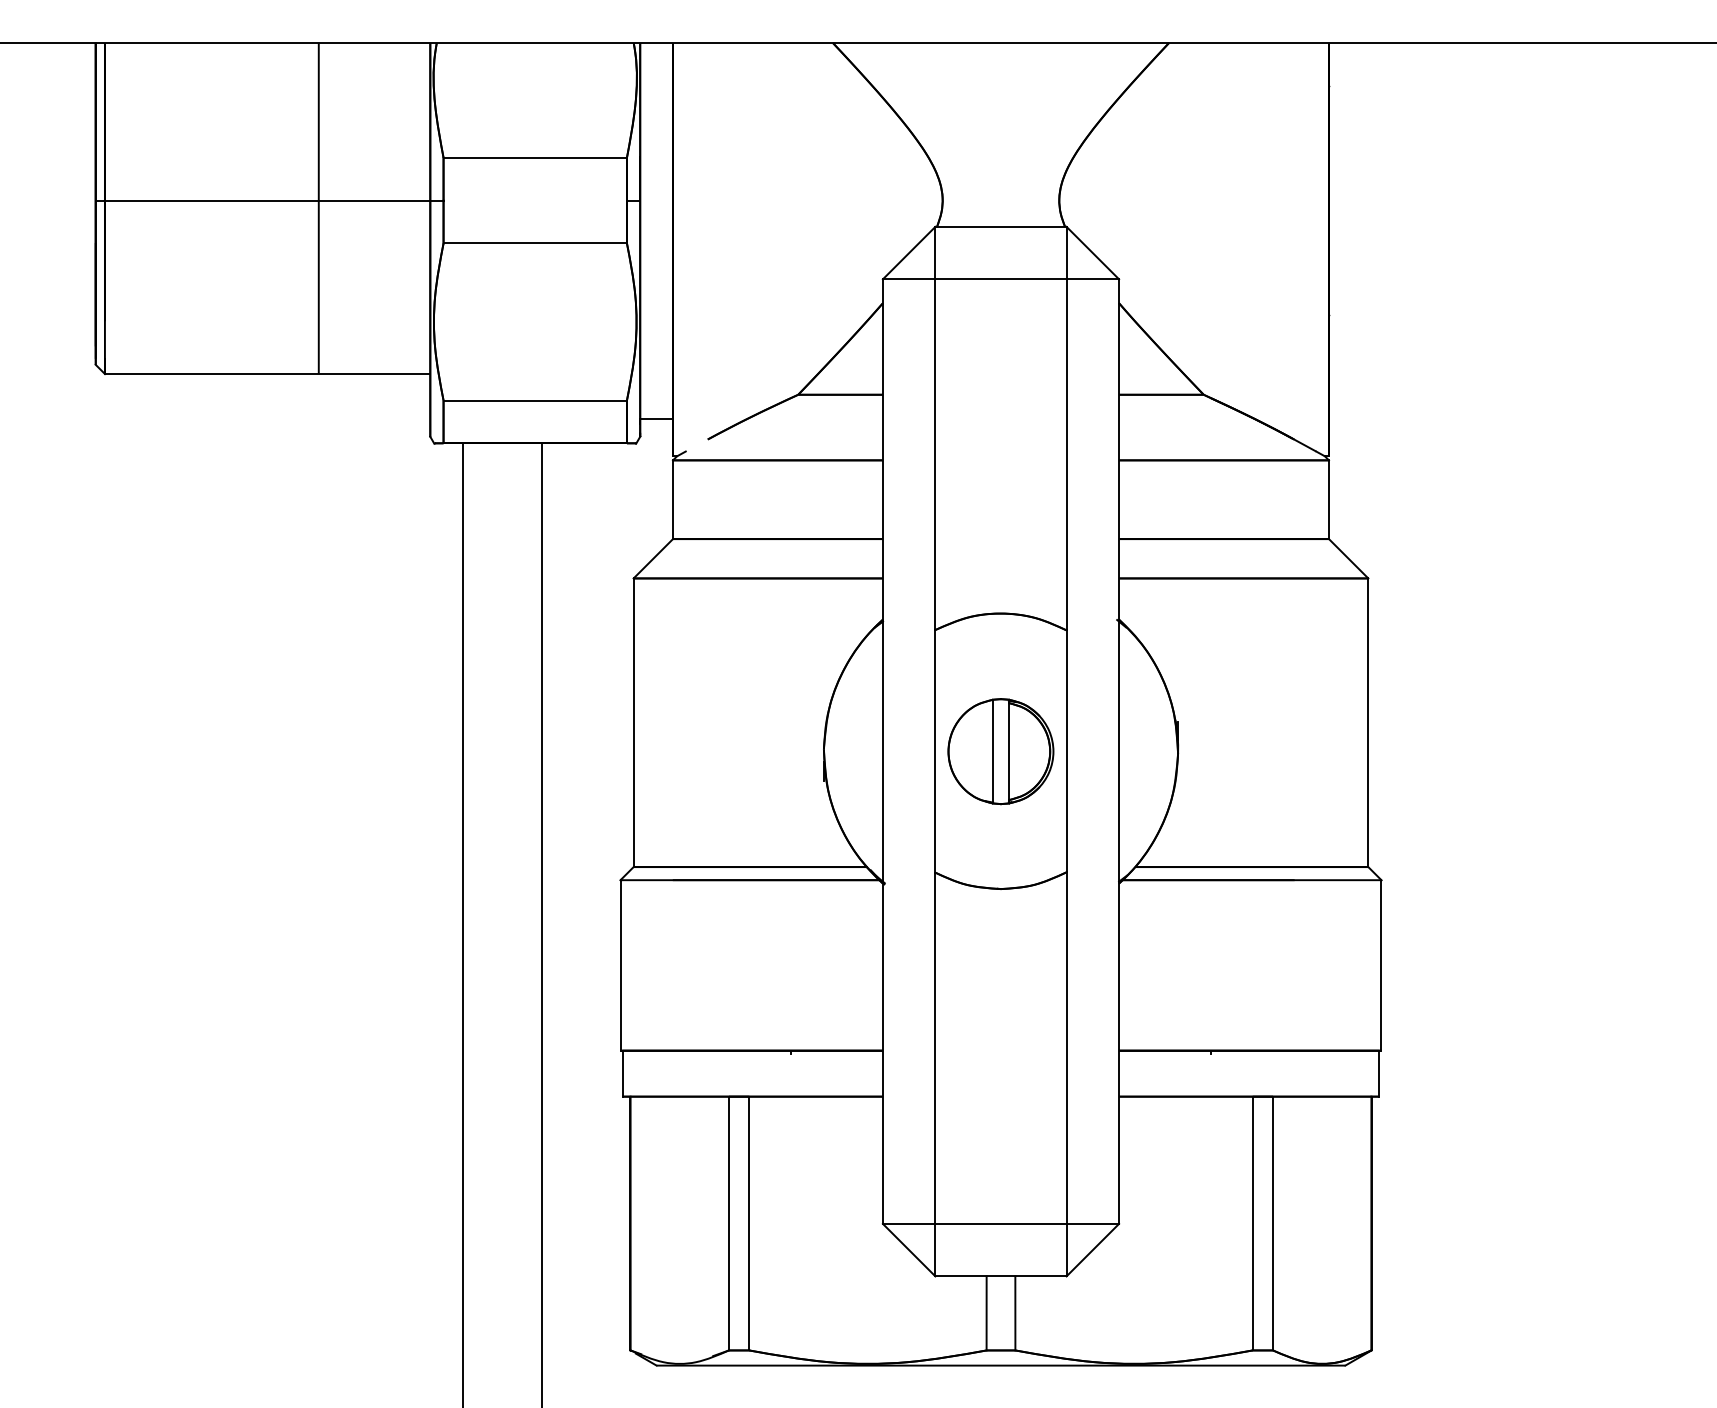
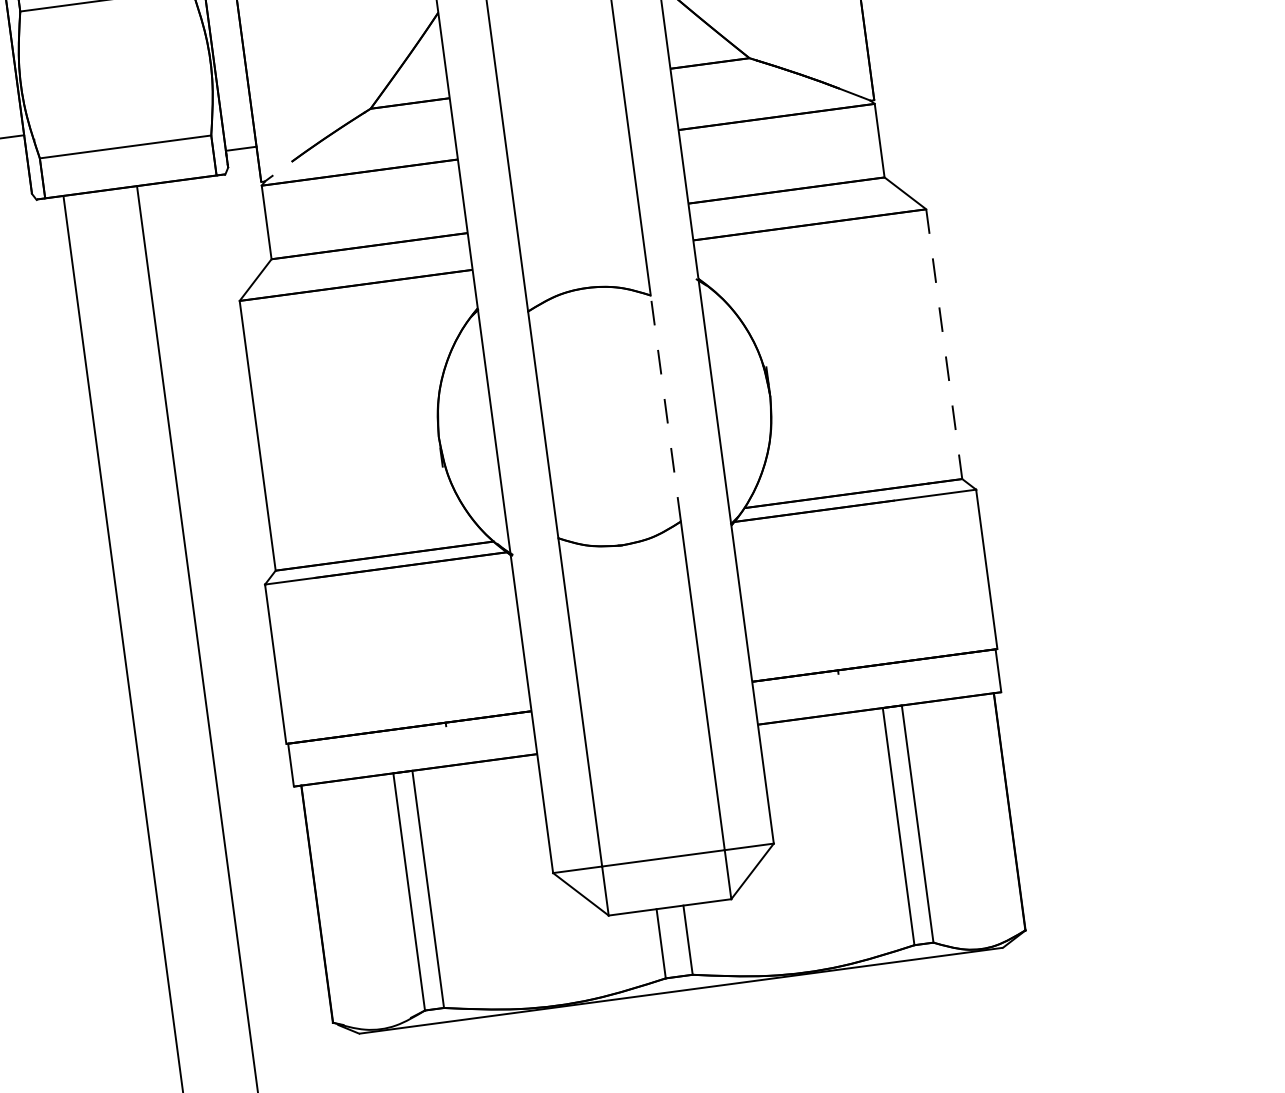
line: (1368, 723) -> (944, 344), solid -> dashed
part: (1000, 751) -> (604, 416), removed
line: (1066, 751) -> (665, 408), solid -> dashed

